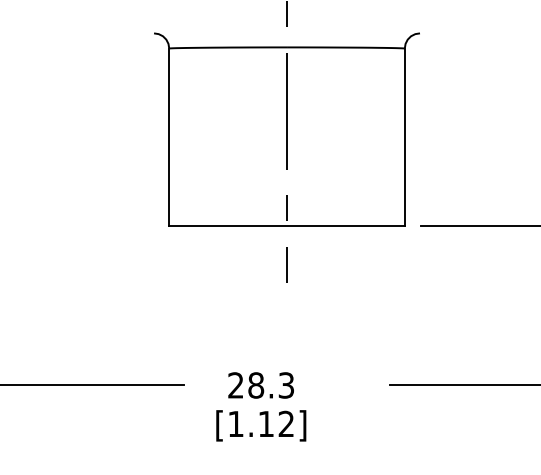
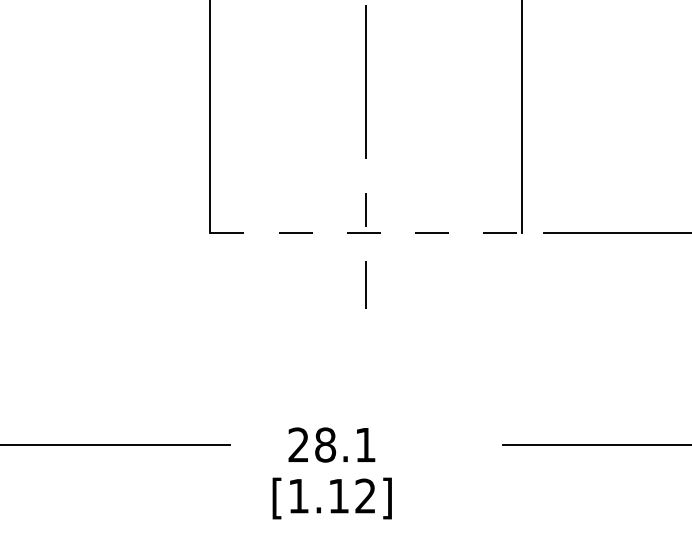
line: (287, 225) -> (367, 233), solid -> dashed
text: (285, 385) -> (364, 445), 28.3 -> 28.1

